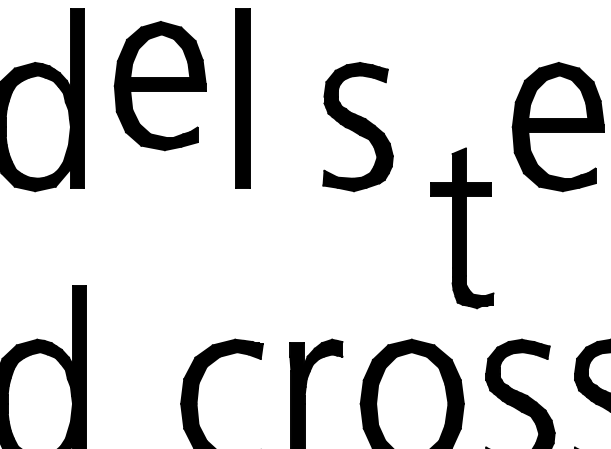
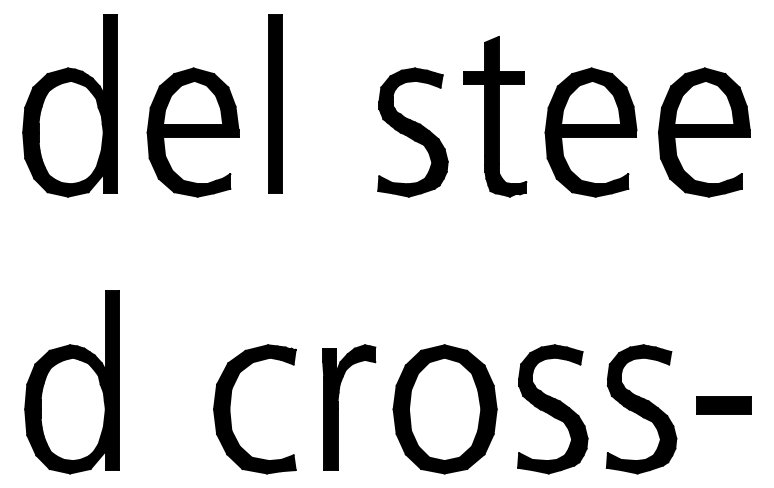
part: (159, 85) -> (192, 132), moved
part: (357, 126) -> (412, 132), moved
part: (462, 227) -> (495, 116), moved

